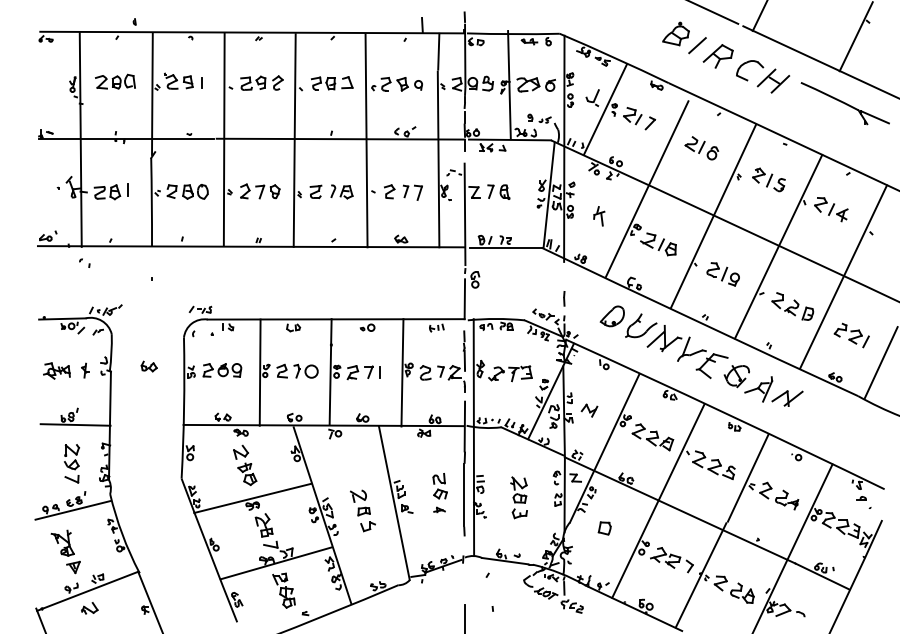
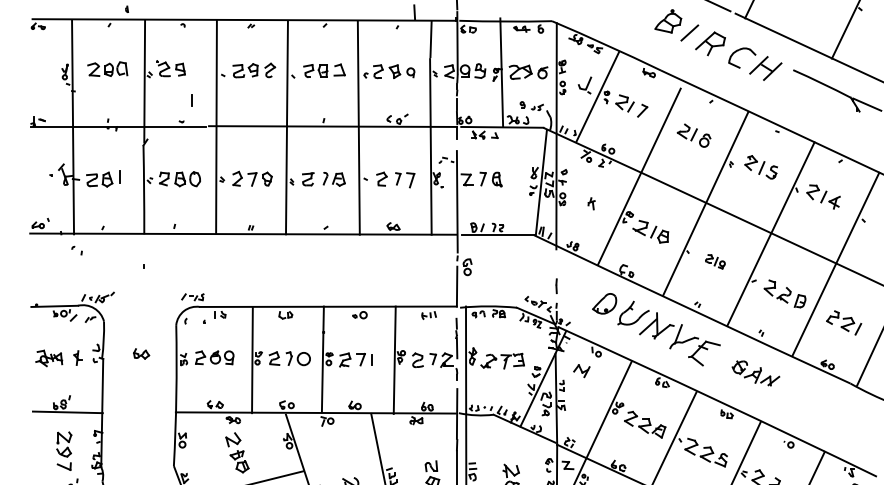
line: (201, 82) -> (191, 99), moved
part: (599, 216) -> (591, 203), size x0.6
part: (722, 274) -> (714, 261), size x0.6
part: (763, 385) -> (755, 372), size x0.6
part: (589, 410) -> (581, 370), moved

